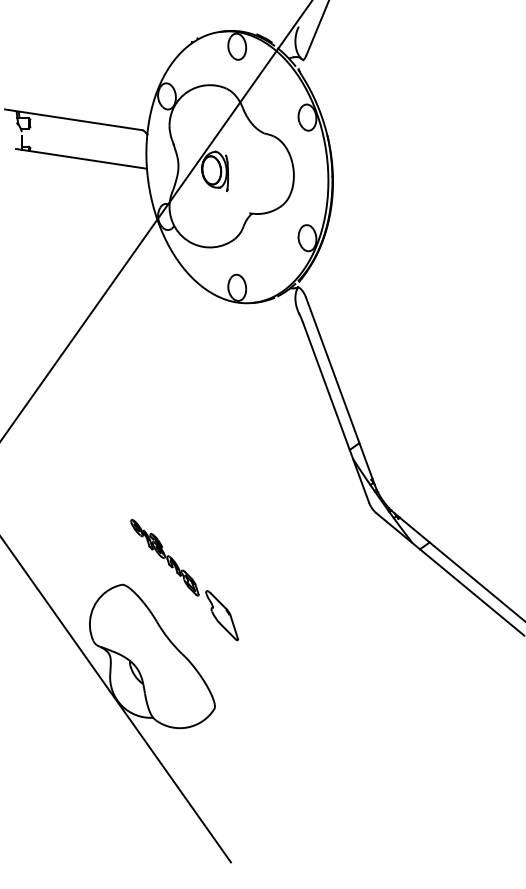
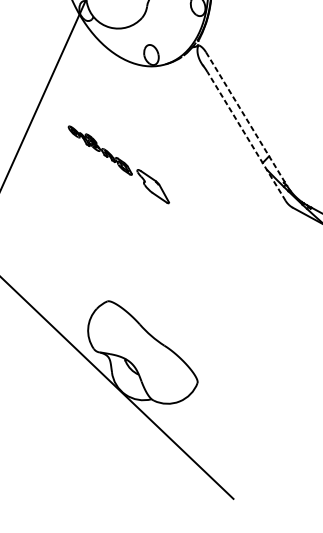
line: (340, 391) -> (246, 119), solid -> dashed
line: (336, 412) -> (246, 136), solid -> dashed
part: (184, 580) -> (118, 165), moved

